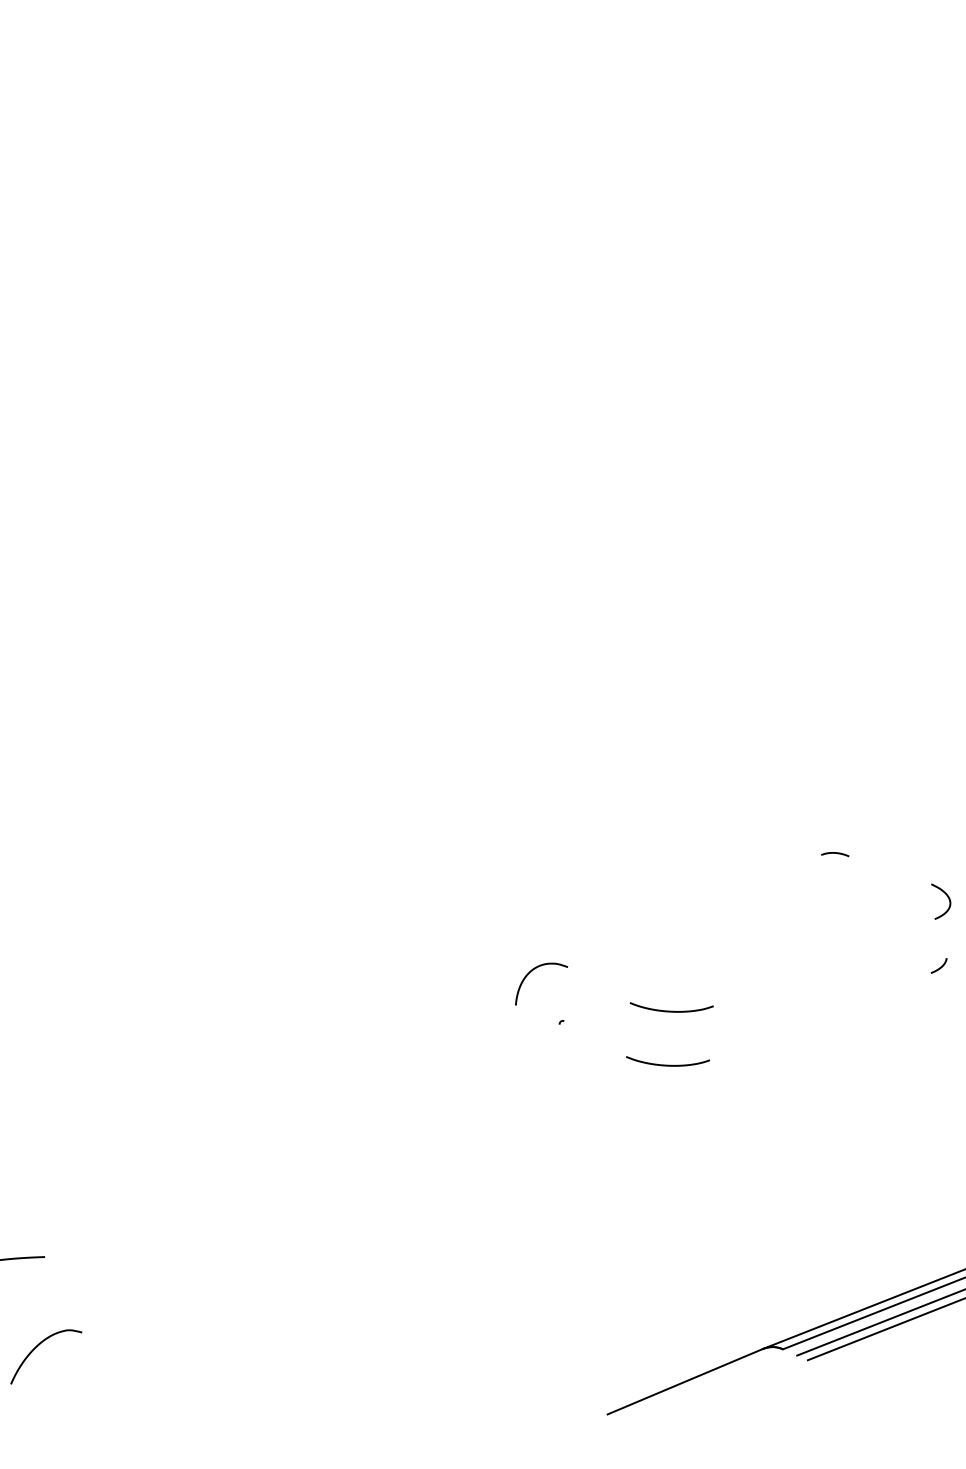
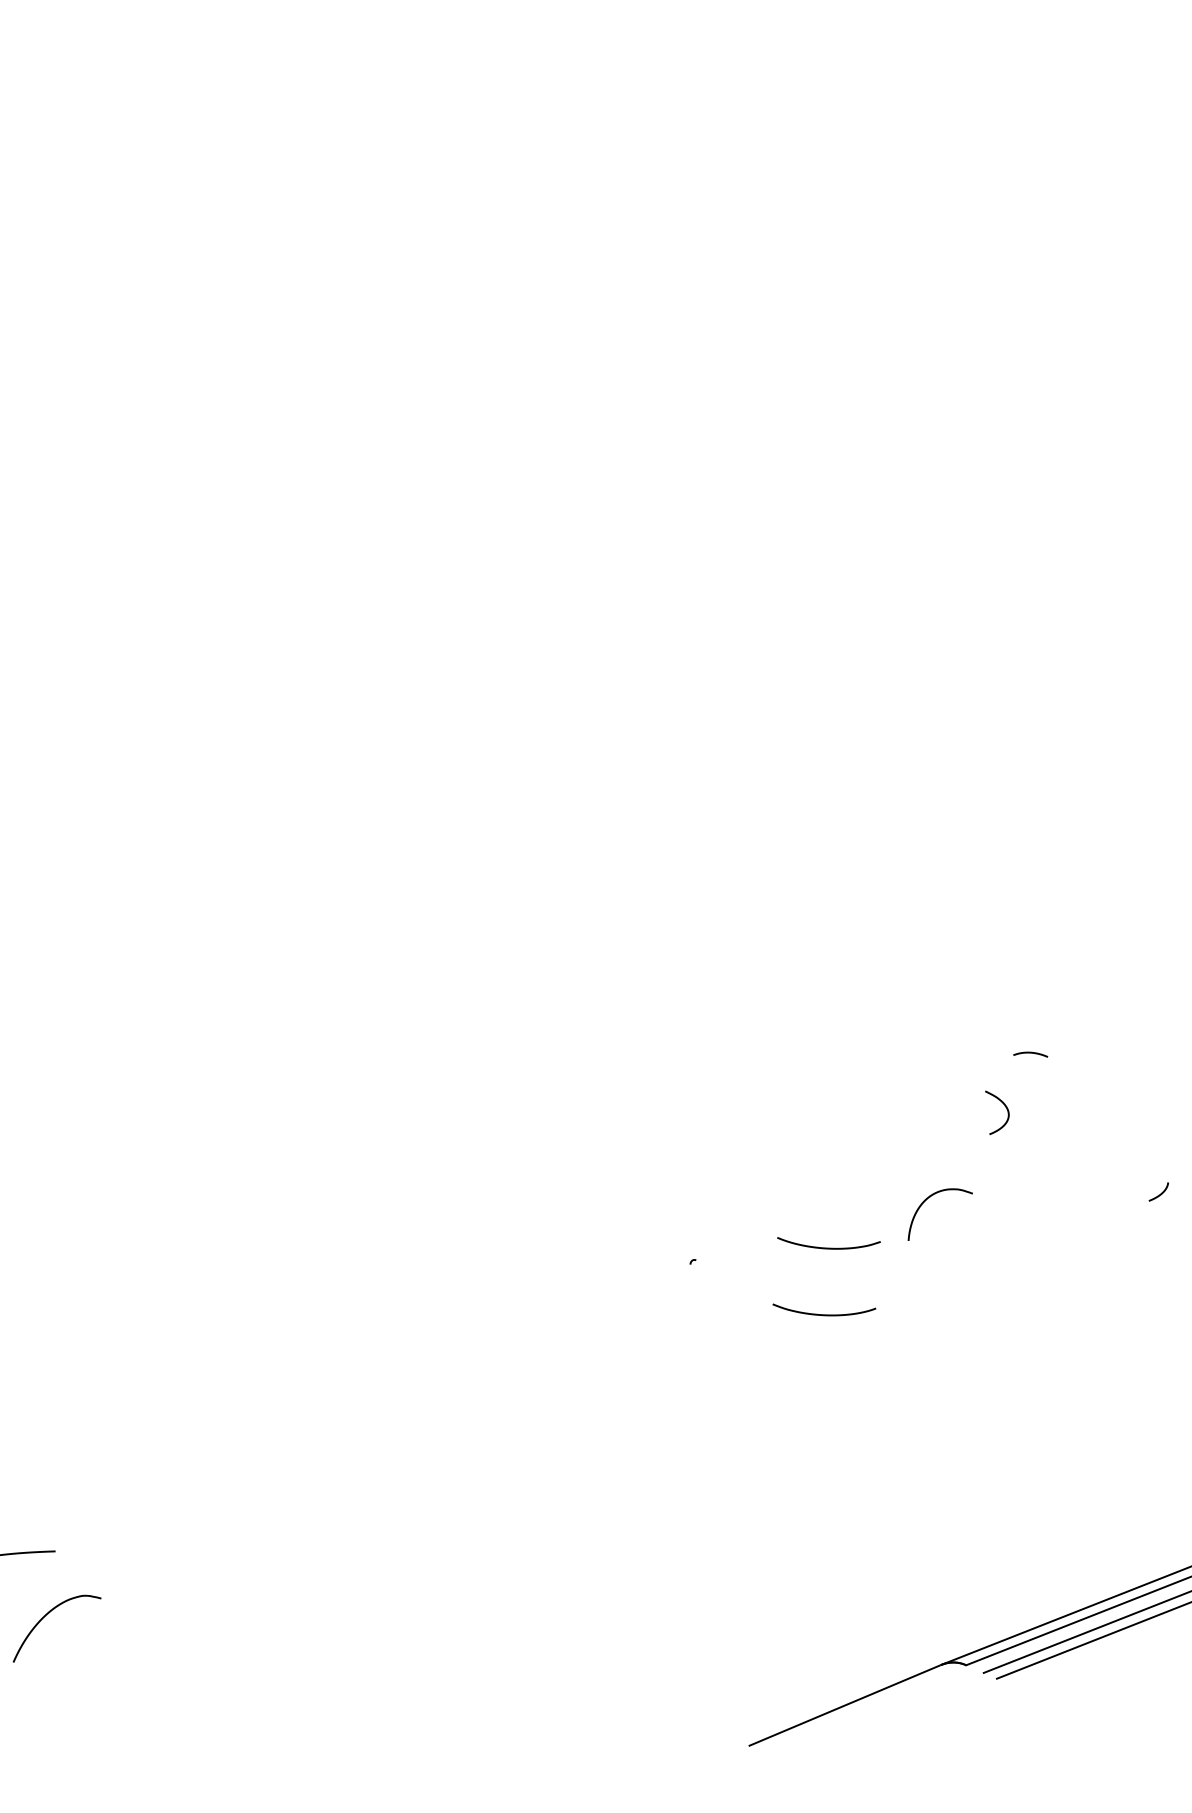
curve: (946, 896) -> (1004, 1106), moved
curve: (530, 972) -> (926, 1200), moved
curve: (39, 1345) -> (48, 1614), moved

